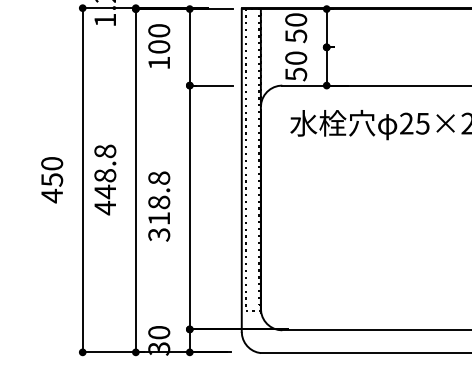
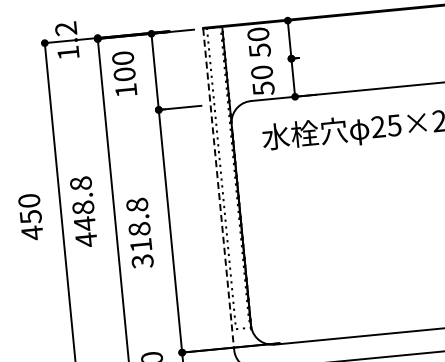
line: (241, 170) -> (218, 189), solid -> dashed

